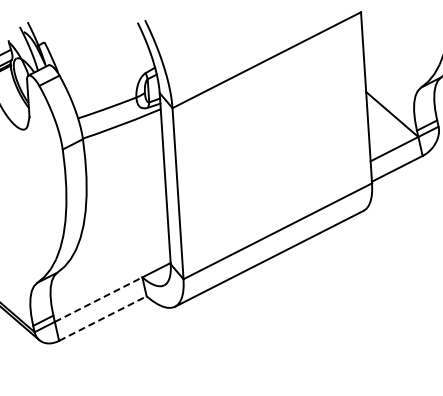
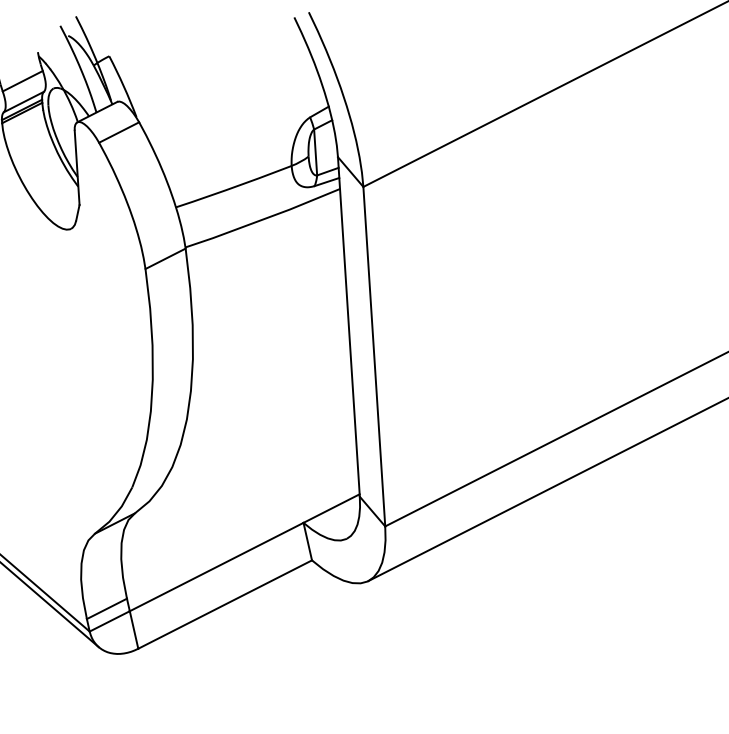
line: (99, 299) -> (218, 566), dashed -> solid
line: (103, 318) -> (226, 604), dashed -> solid

